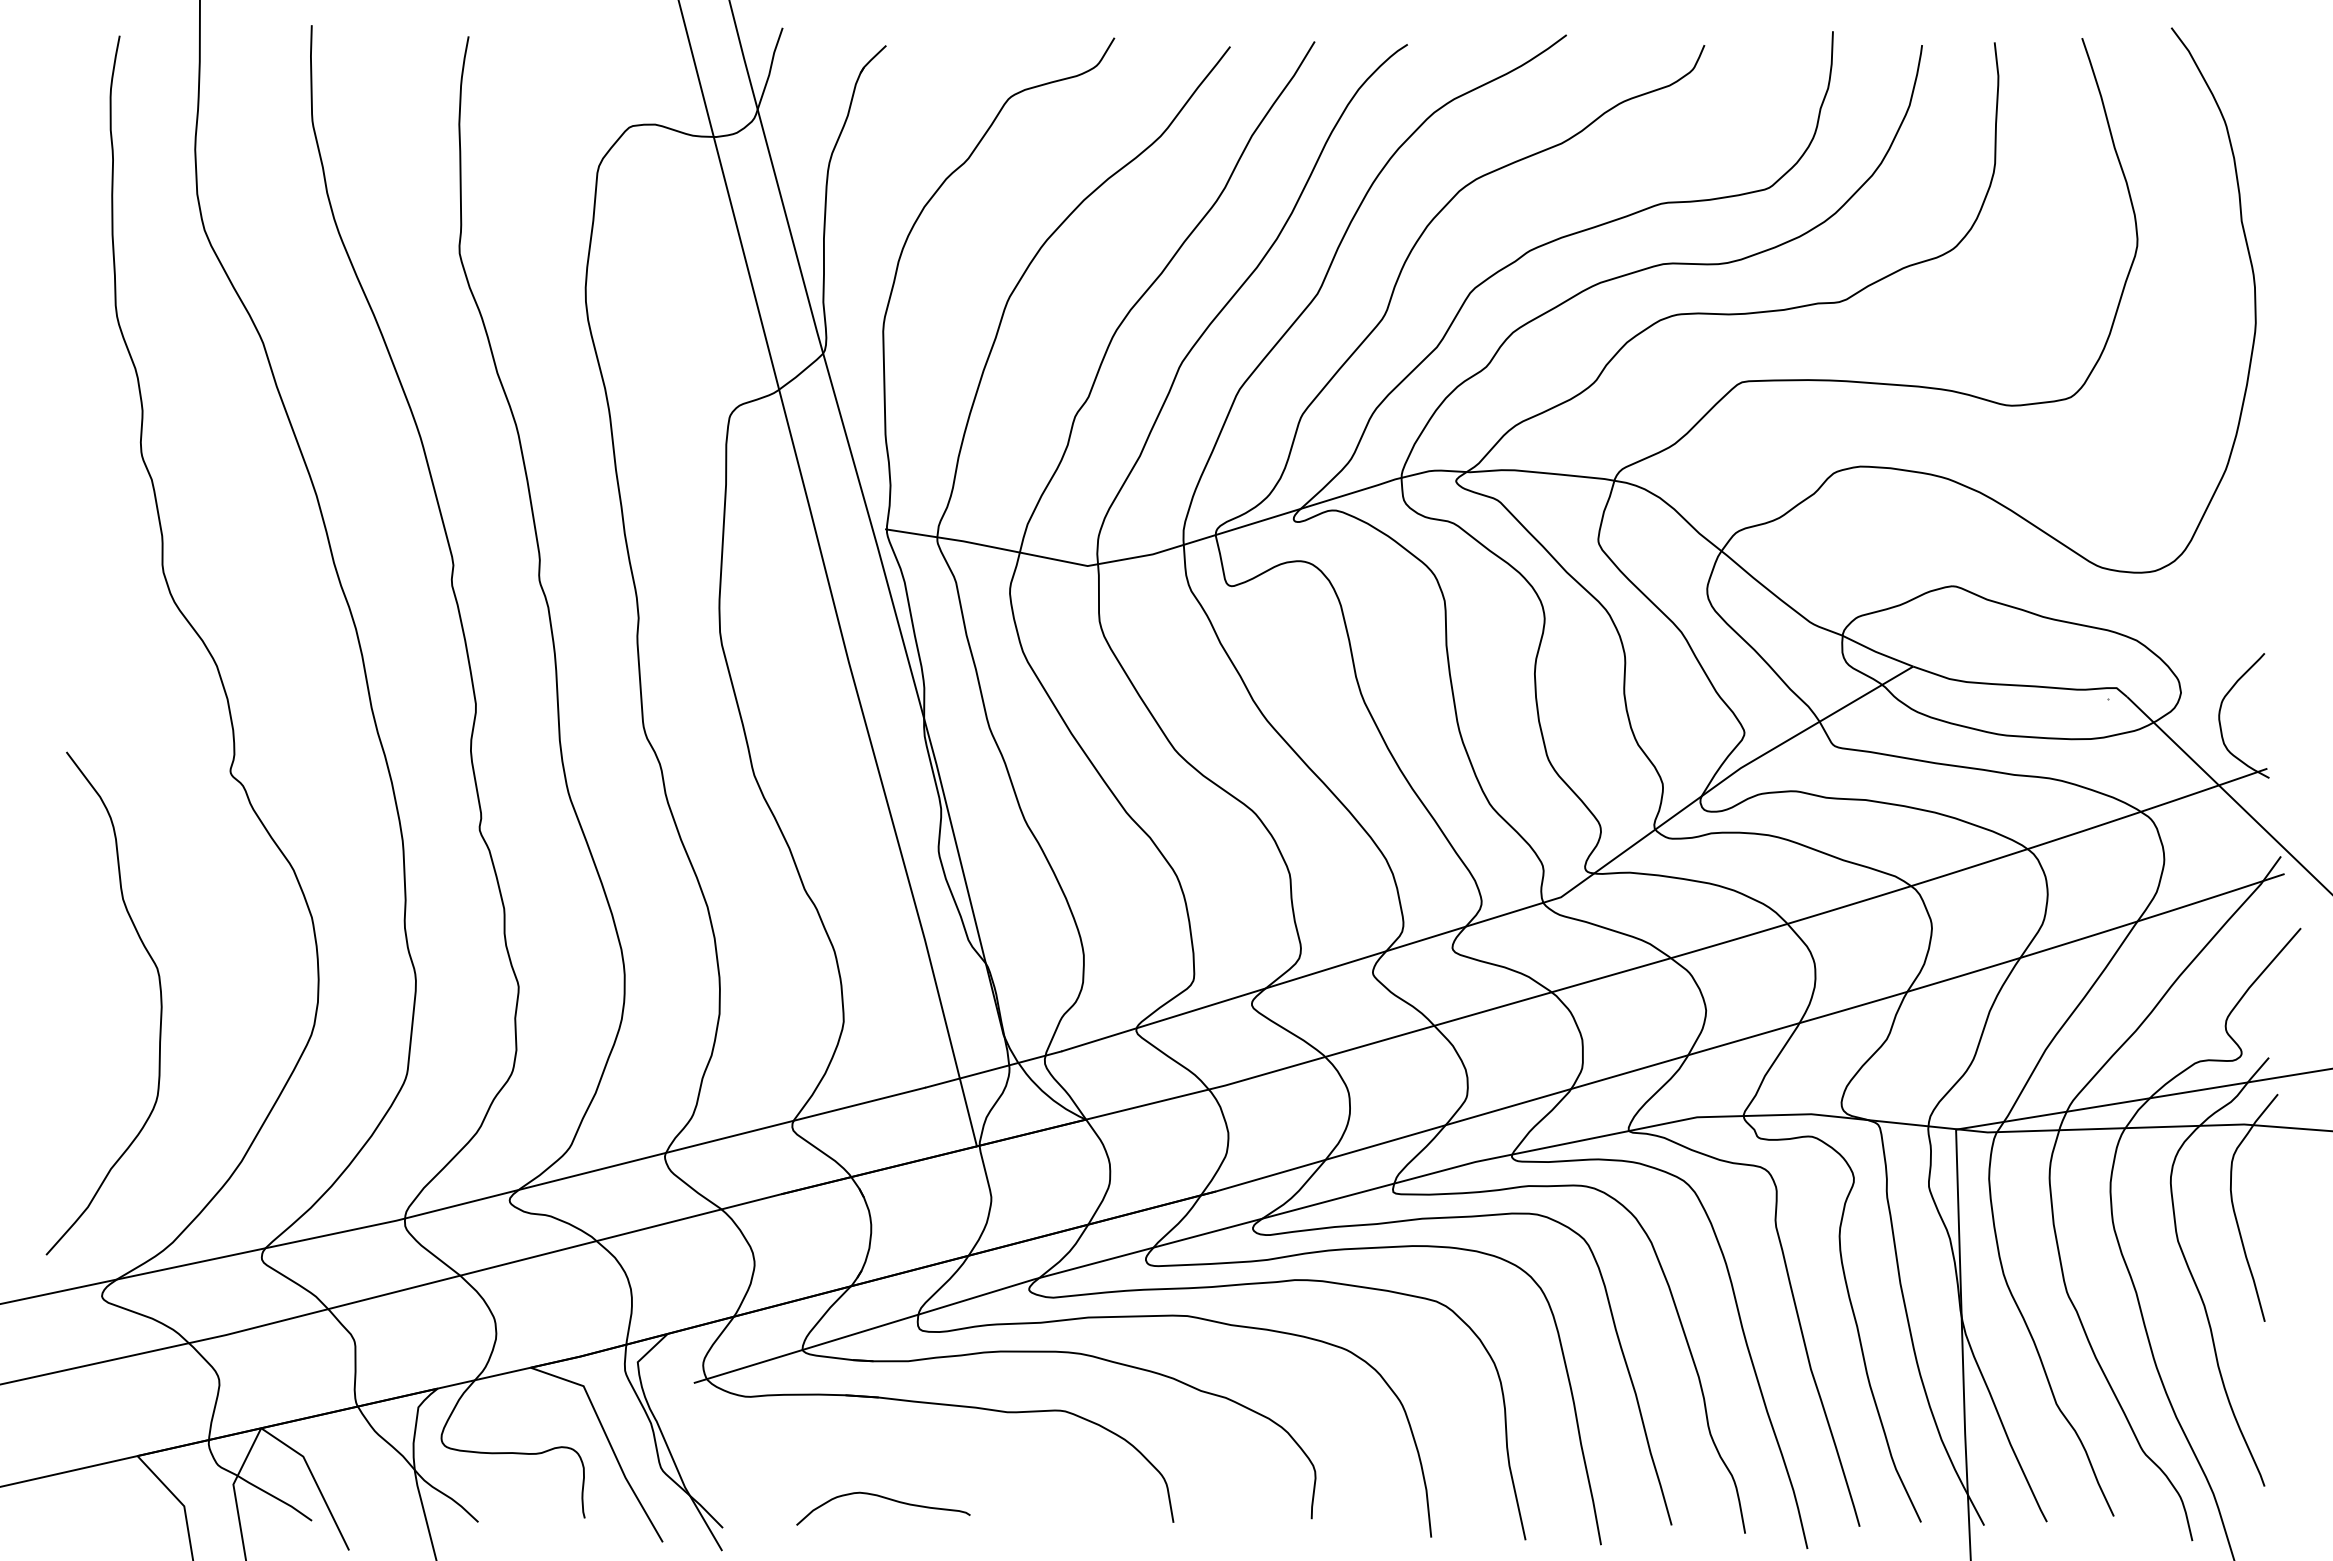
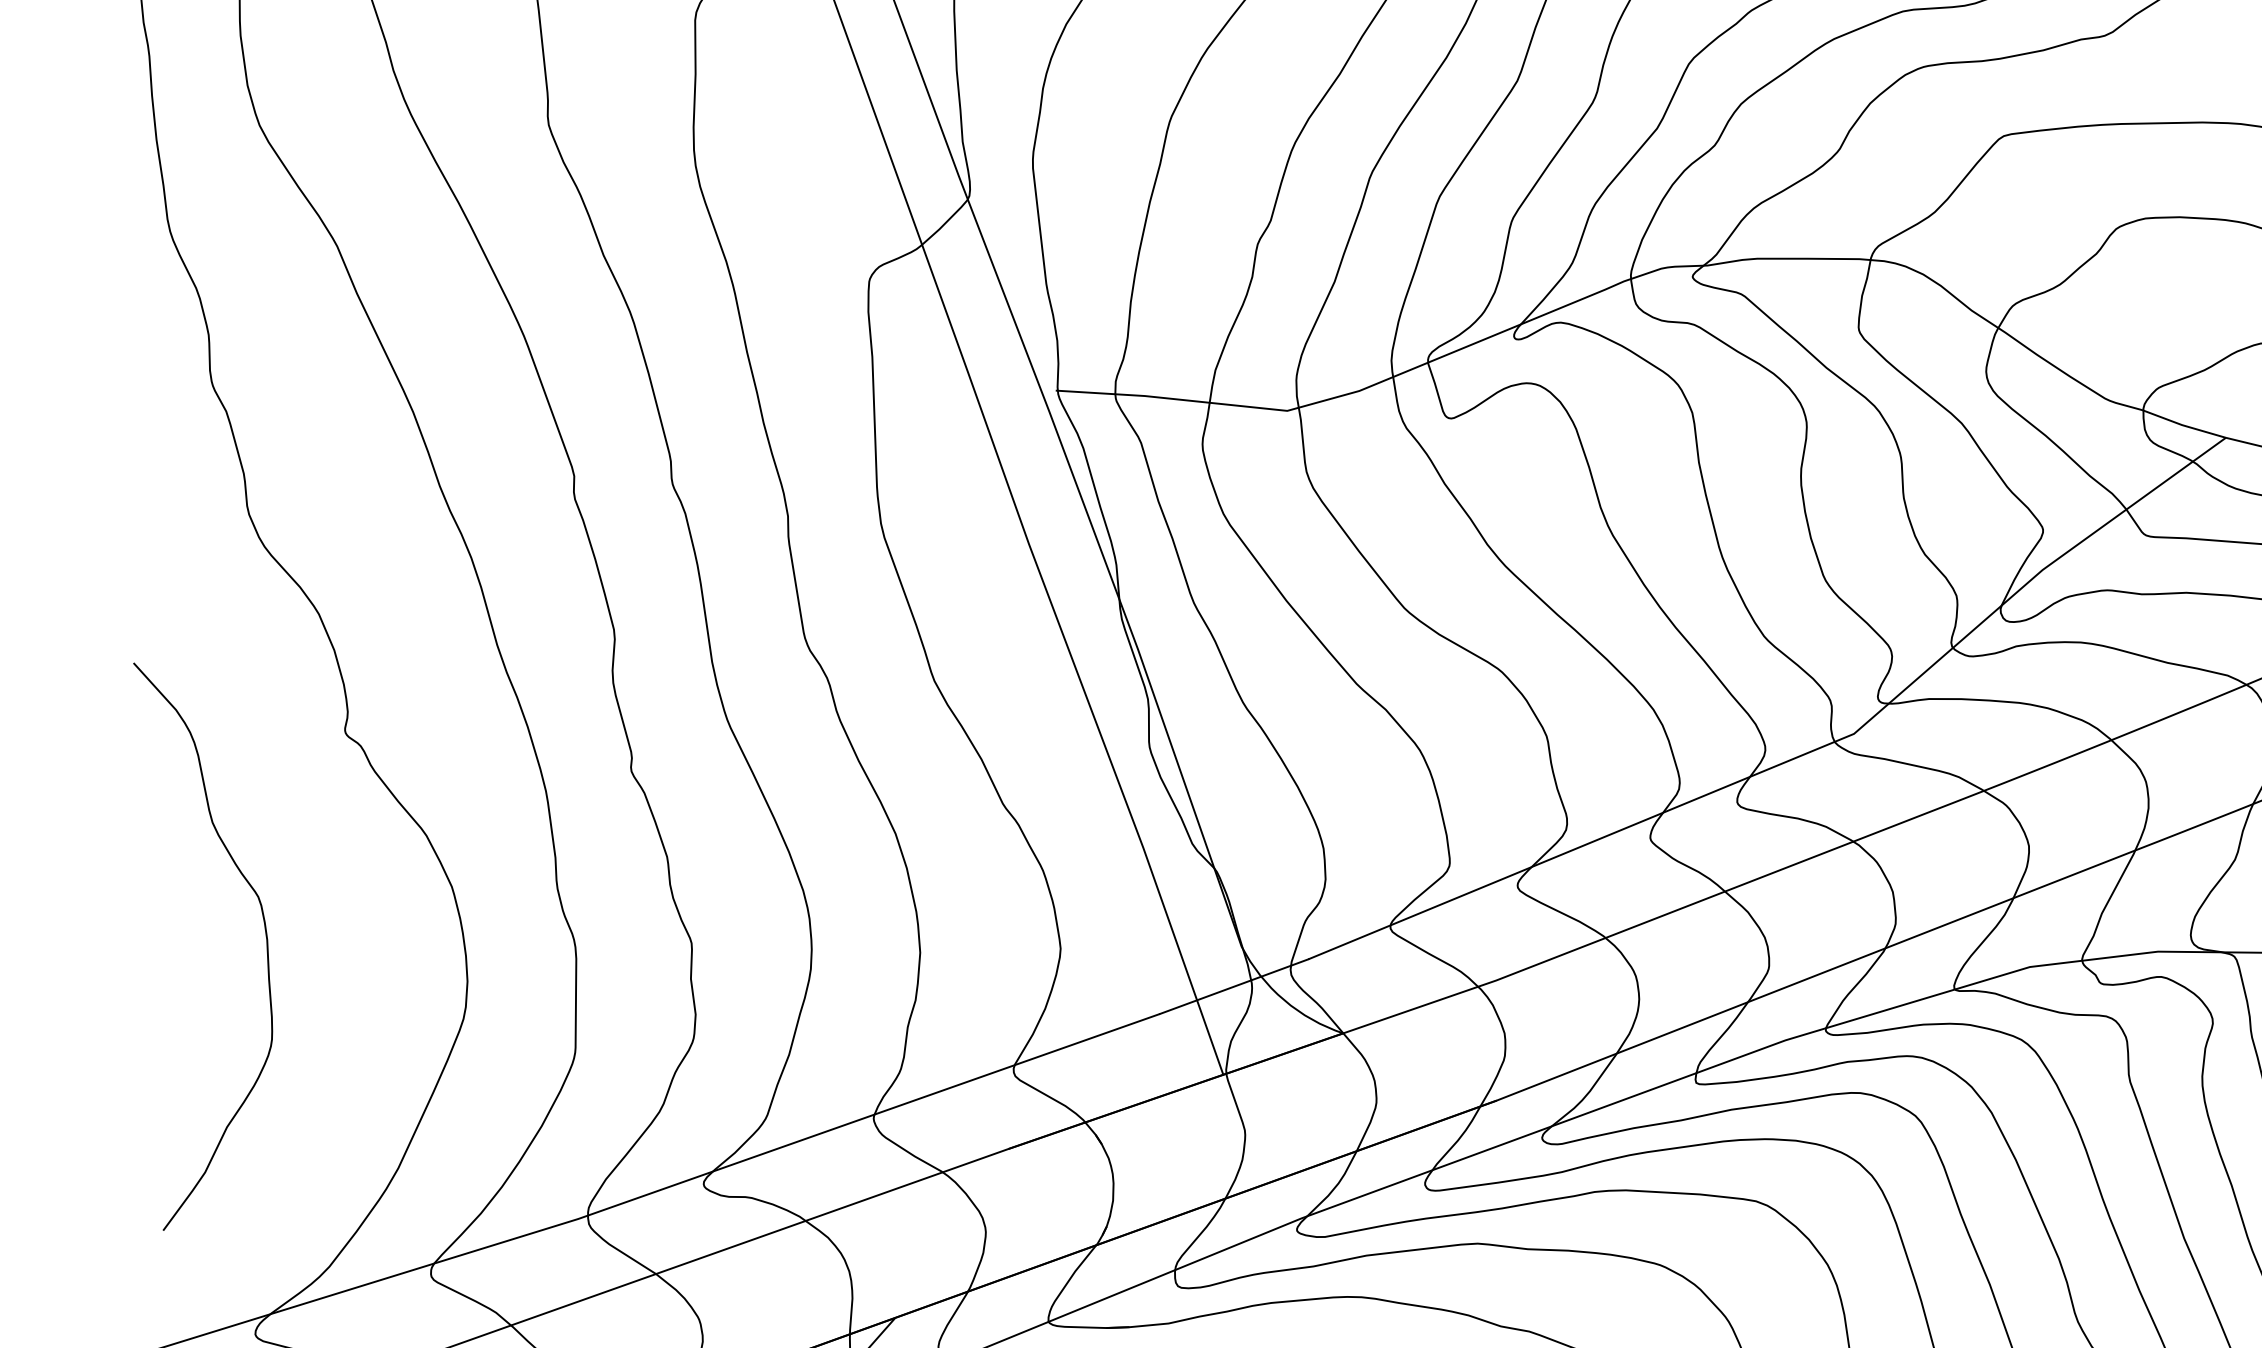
curve: (160, 1003) -> (265, 935), moved

